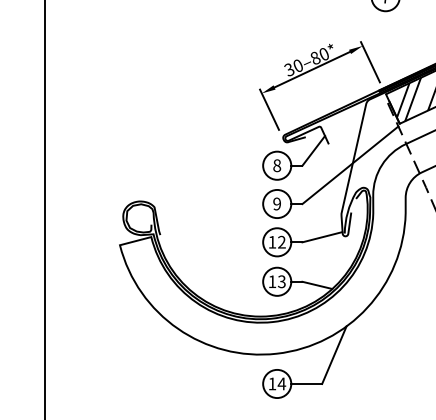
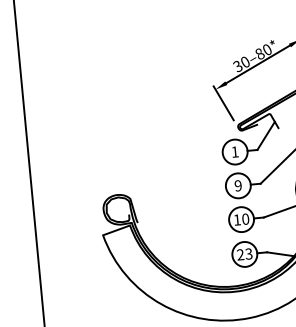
text: (277, 165) -> (235, 151), 8 -> 1
text: (281, 242) -> (245, 219), 12 -> 10
text: (272, 281) -> (240, 254), 13 -> 23

